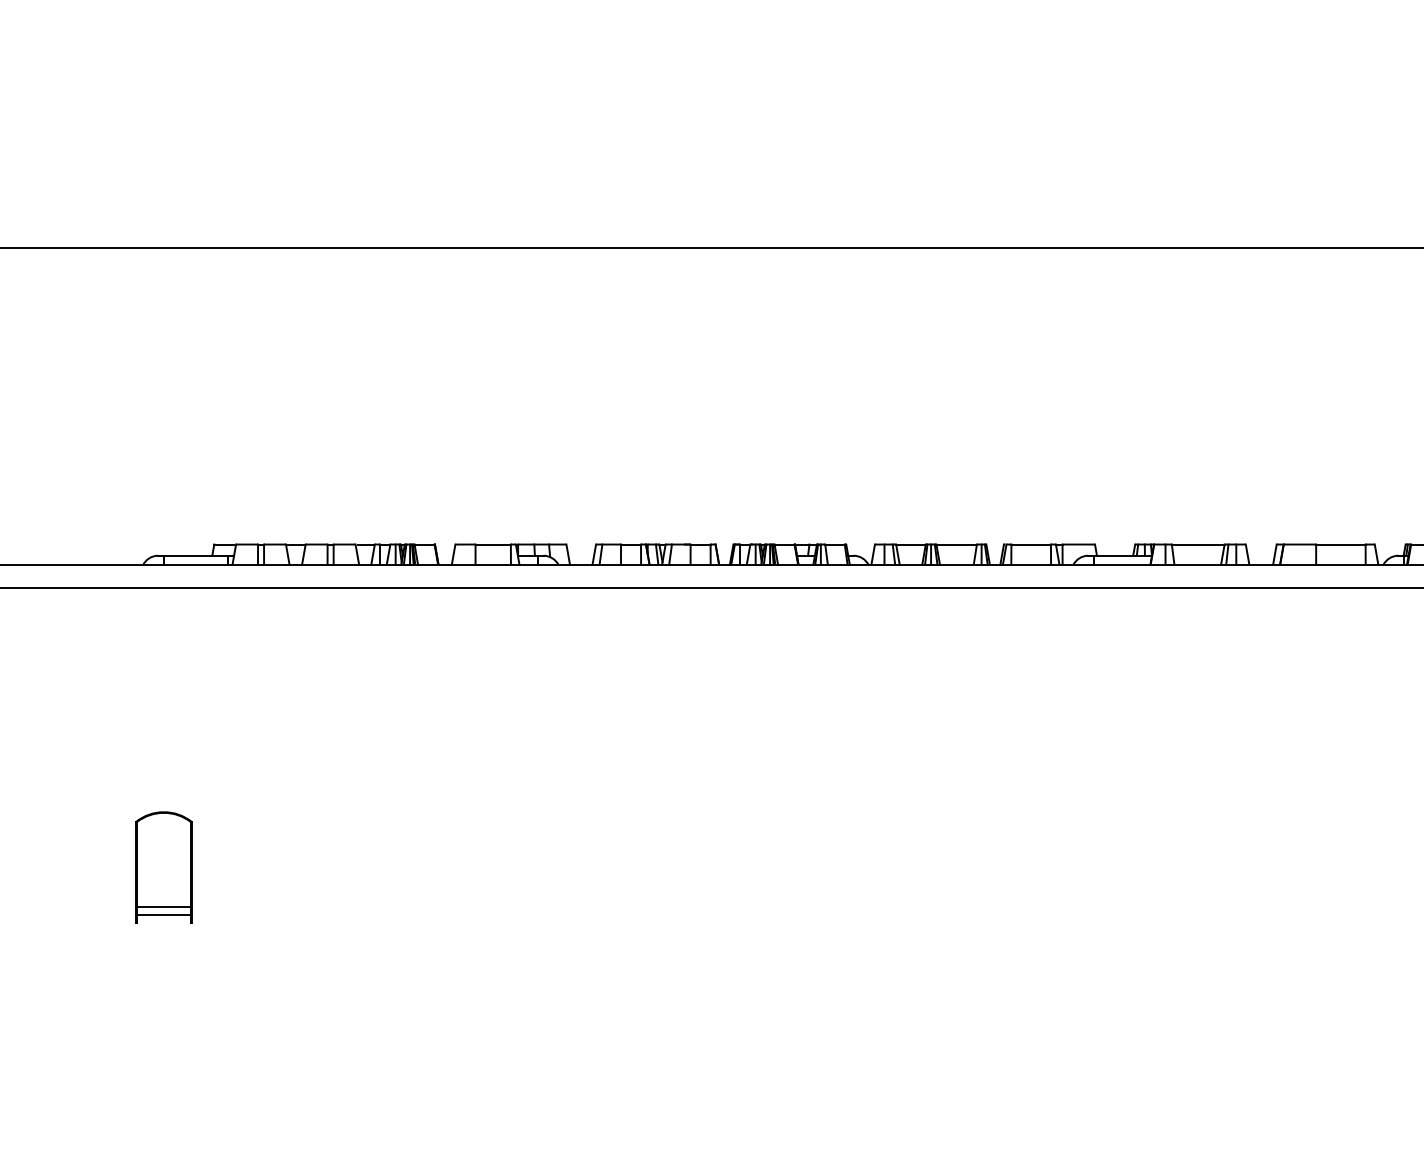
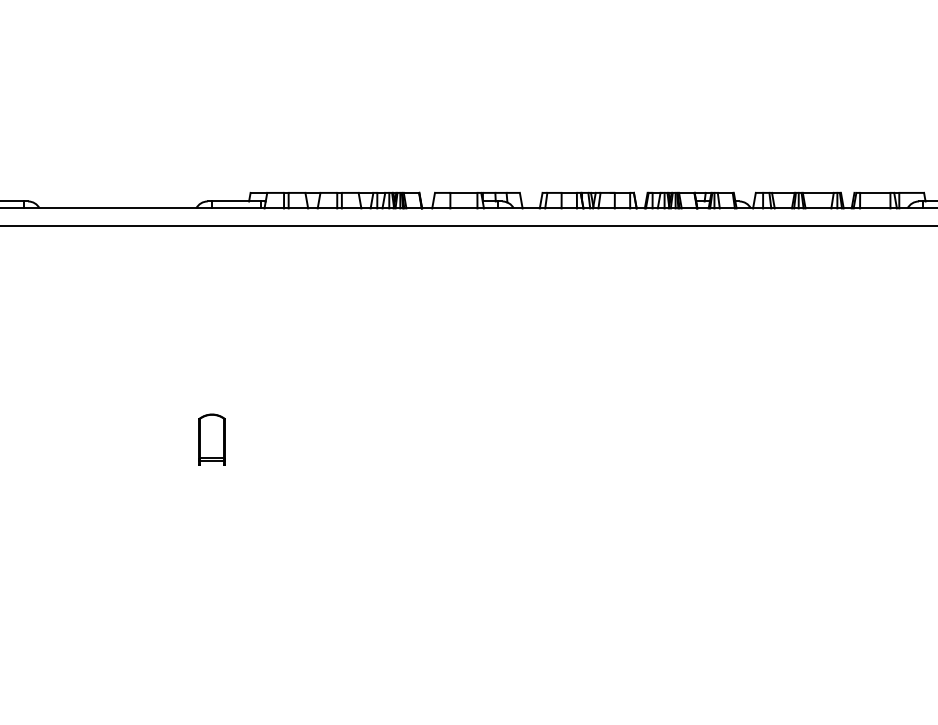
part: (163, 867) -> (211, 439), size x0.6

